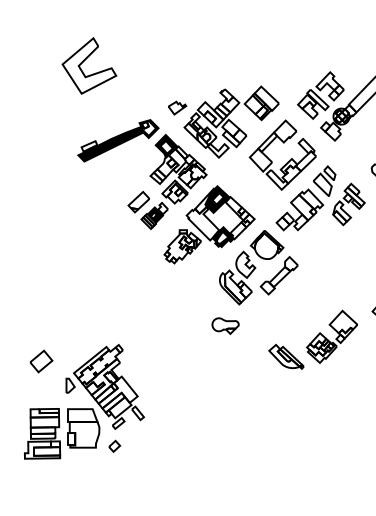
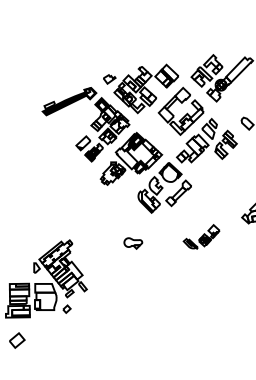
part: (88, 65) -> (49, 50), removed
part: (225, 326) -> (133, 243), moved
part: (312, 339) -> (201, 236), size x0.6
part: (41, 361) -> (17, 340), moved

